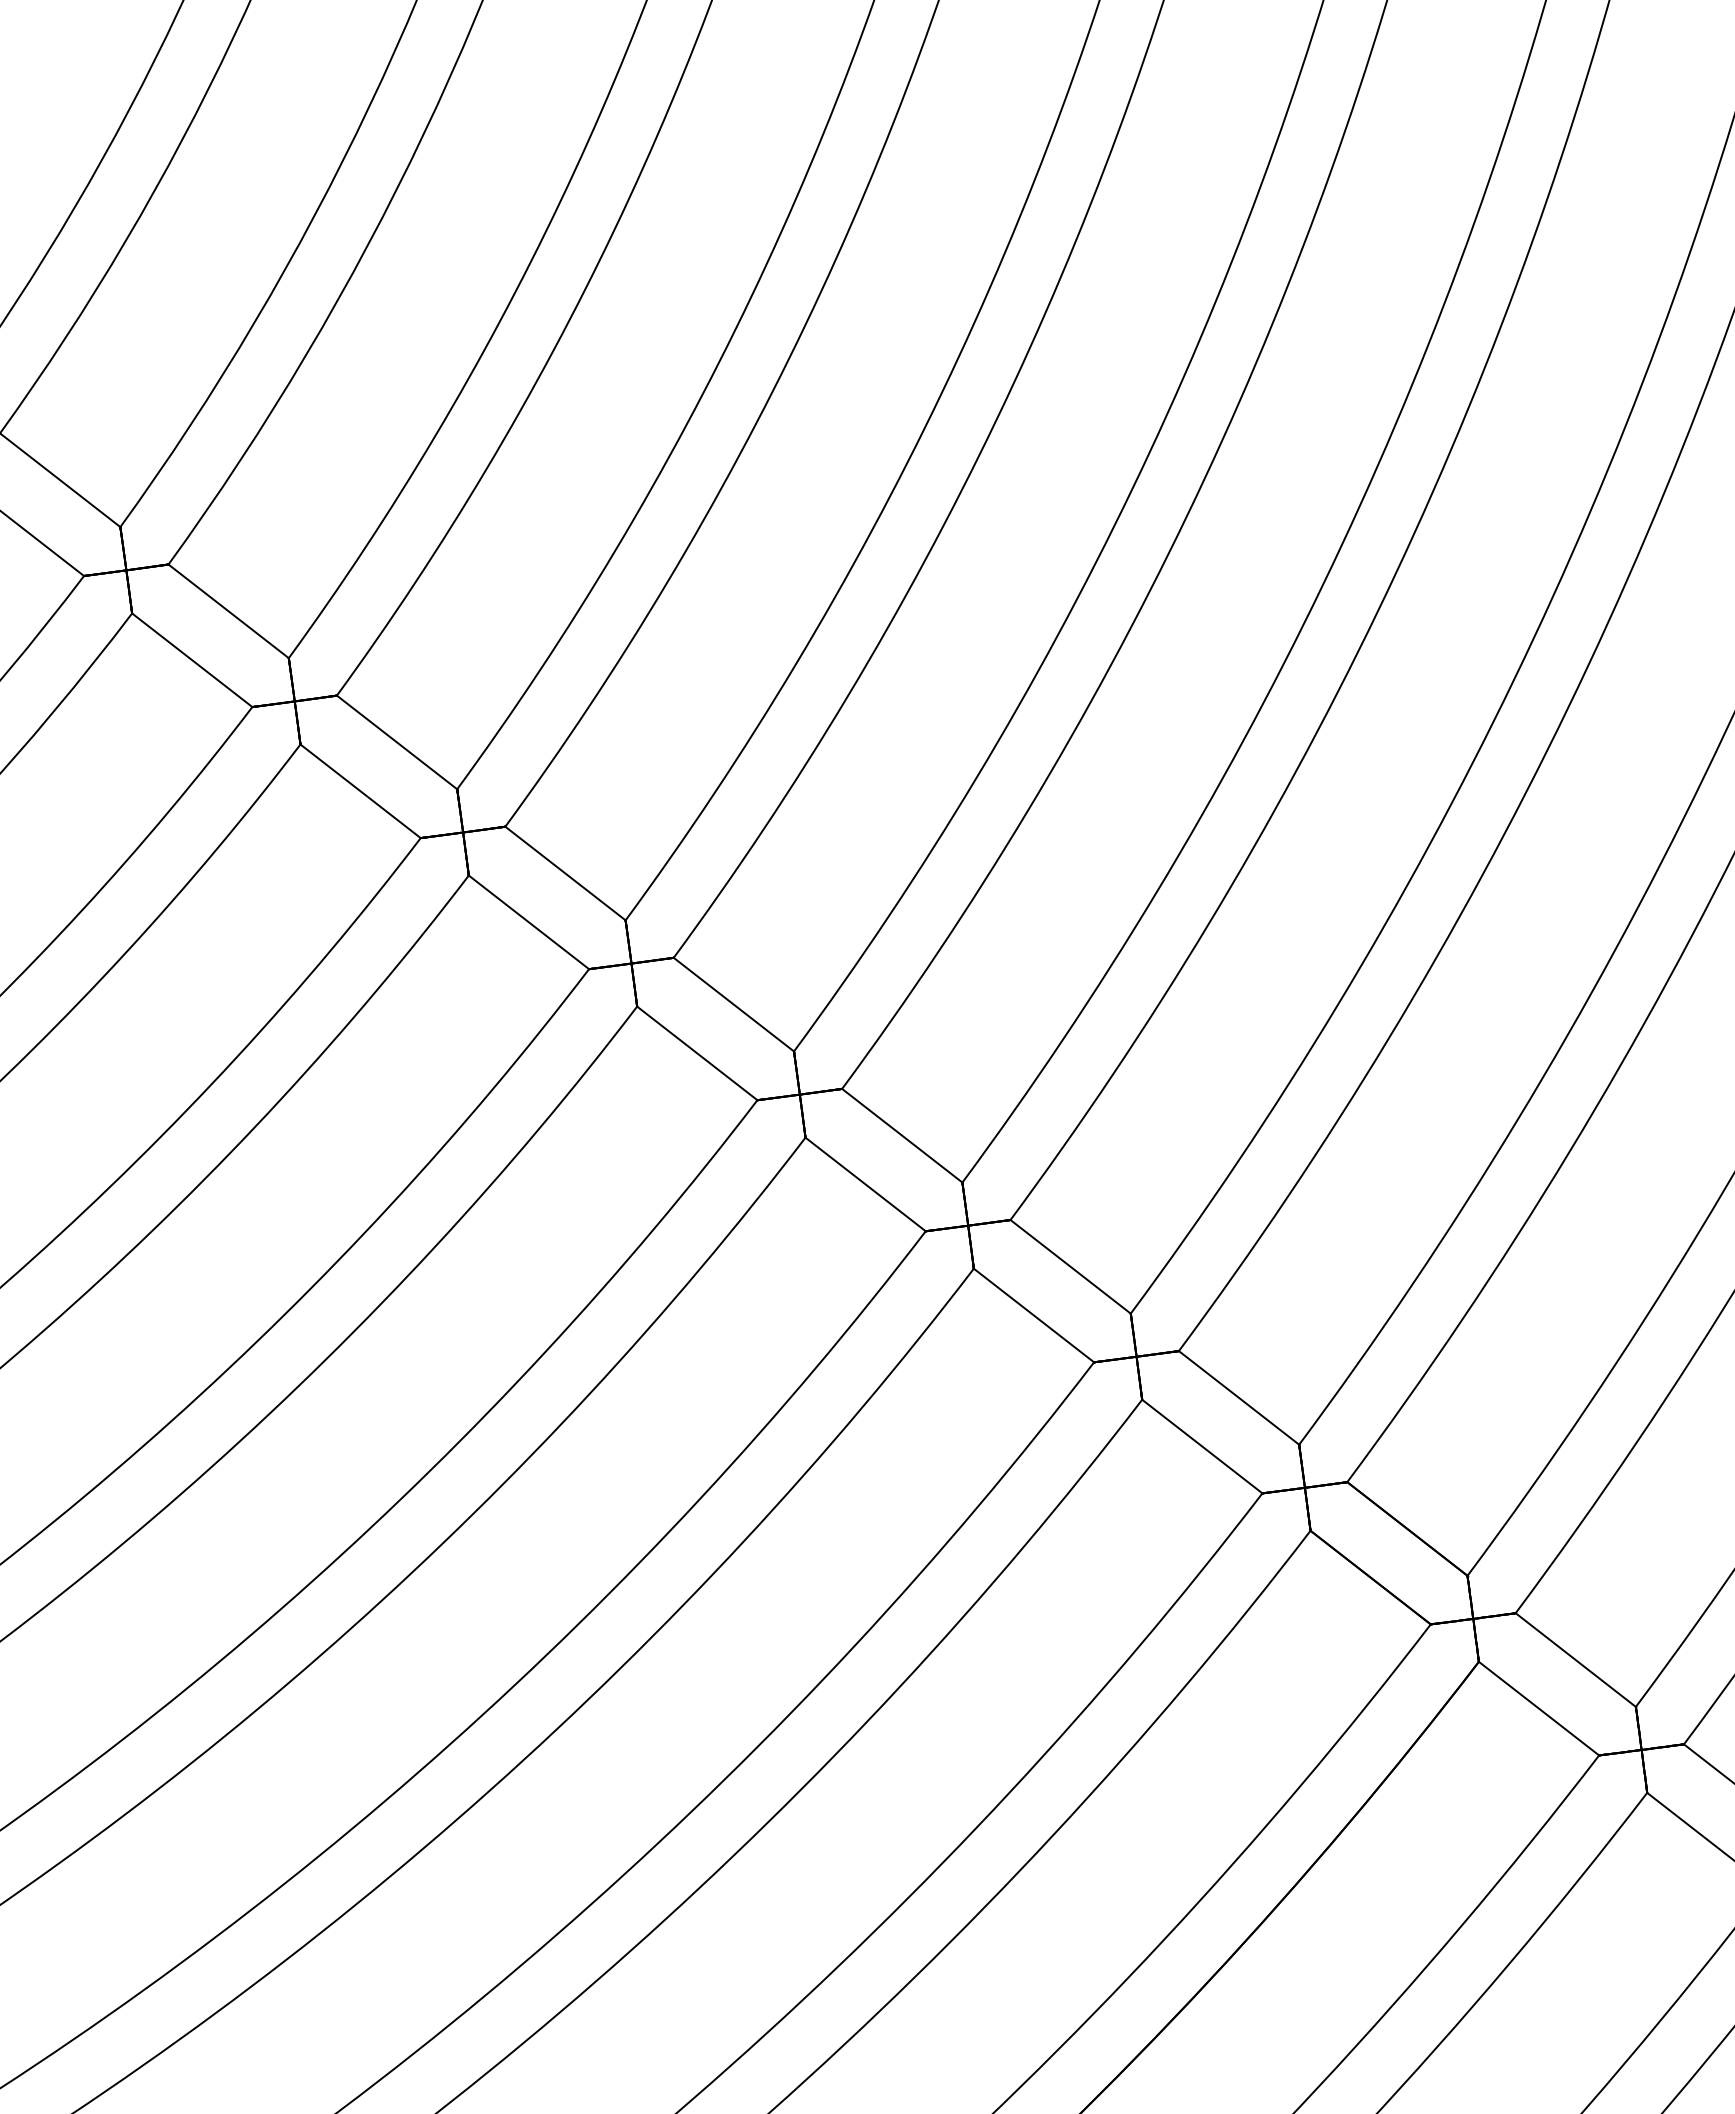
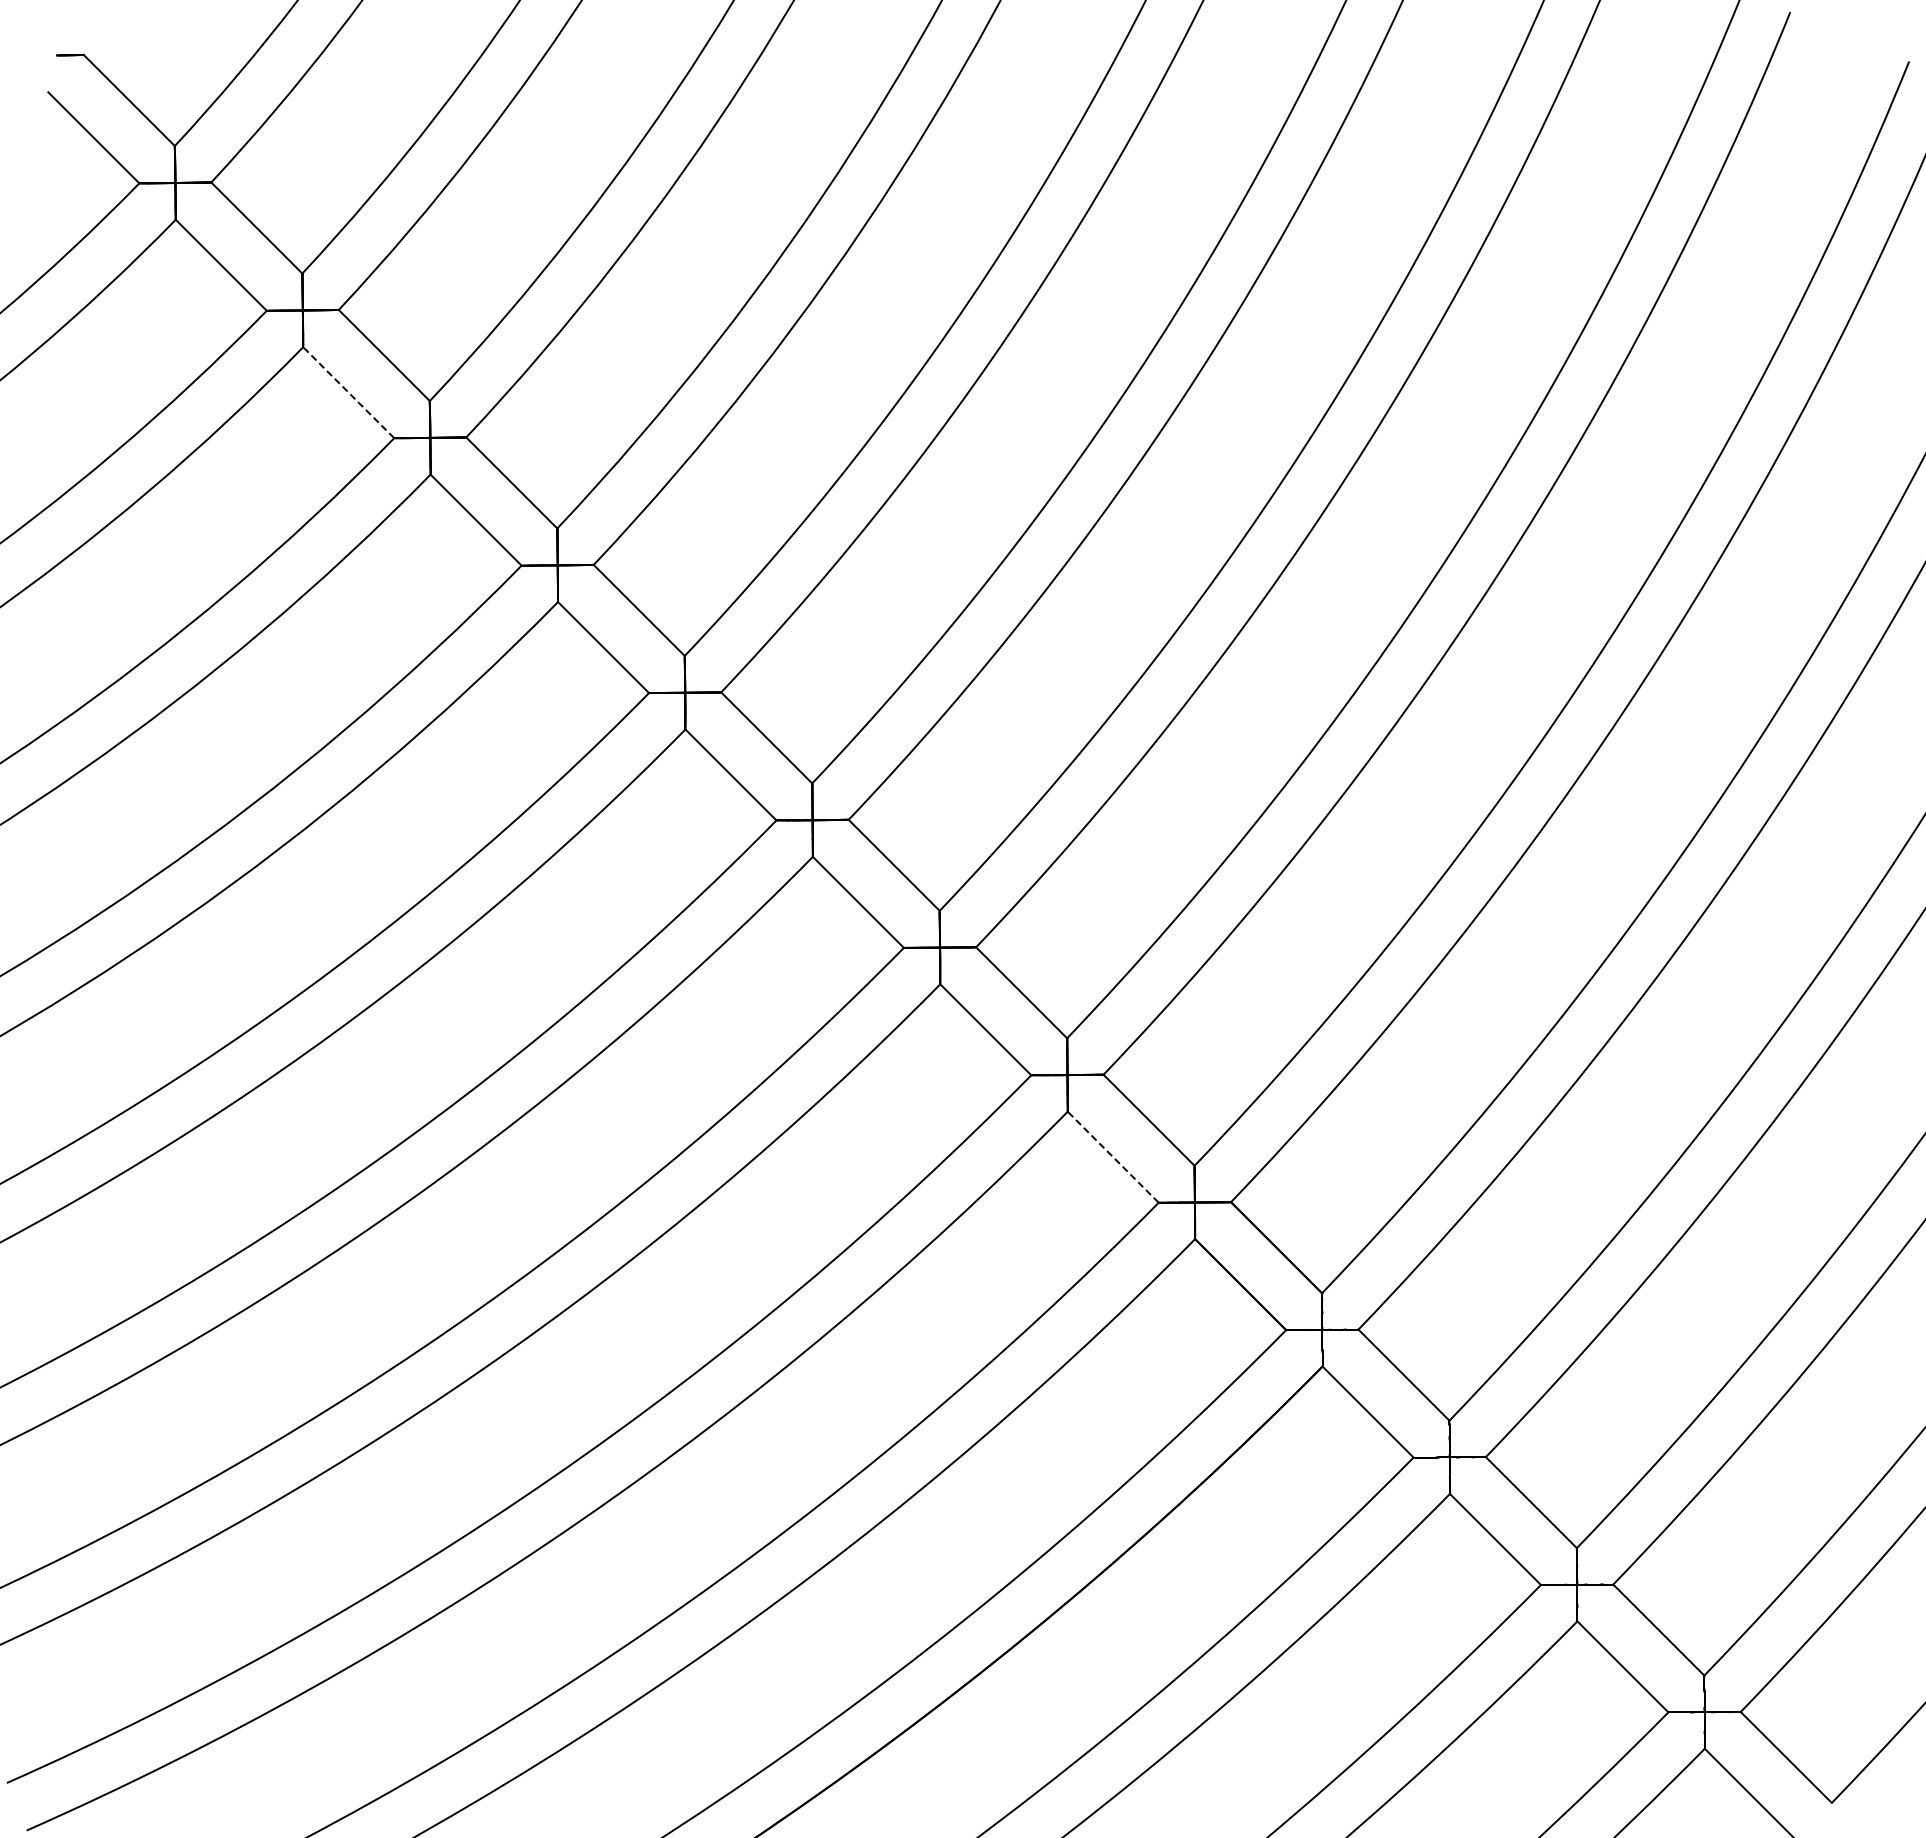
line: (191, 660) -> (348, 392), solid -> dashed
line: (1201, 1445) -> (1112, 1156), solid -> dashed

